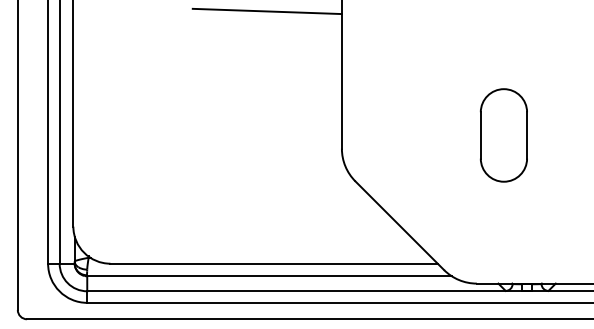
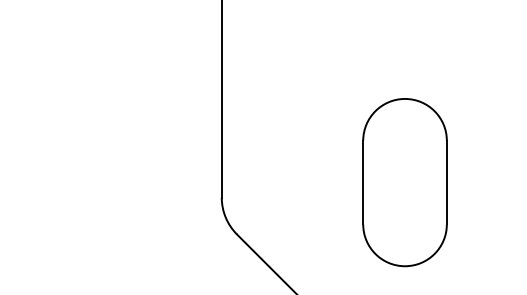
line: (266, 11) -> (136, 42), removed
part: (503, 135) -> (404, 182), size x1.6

